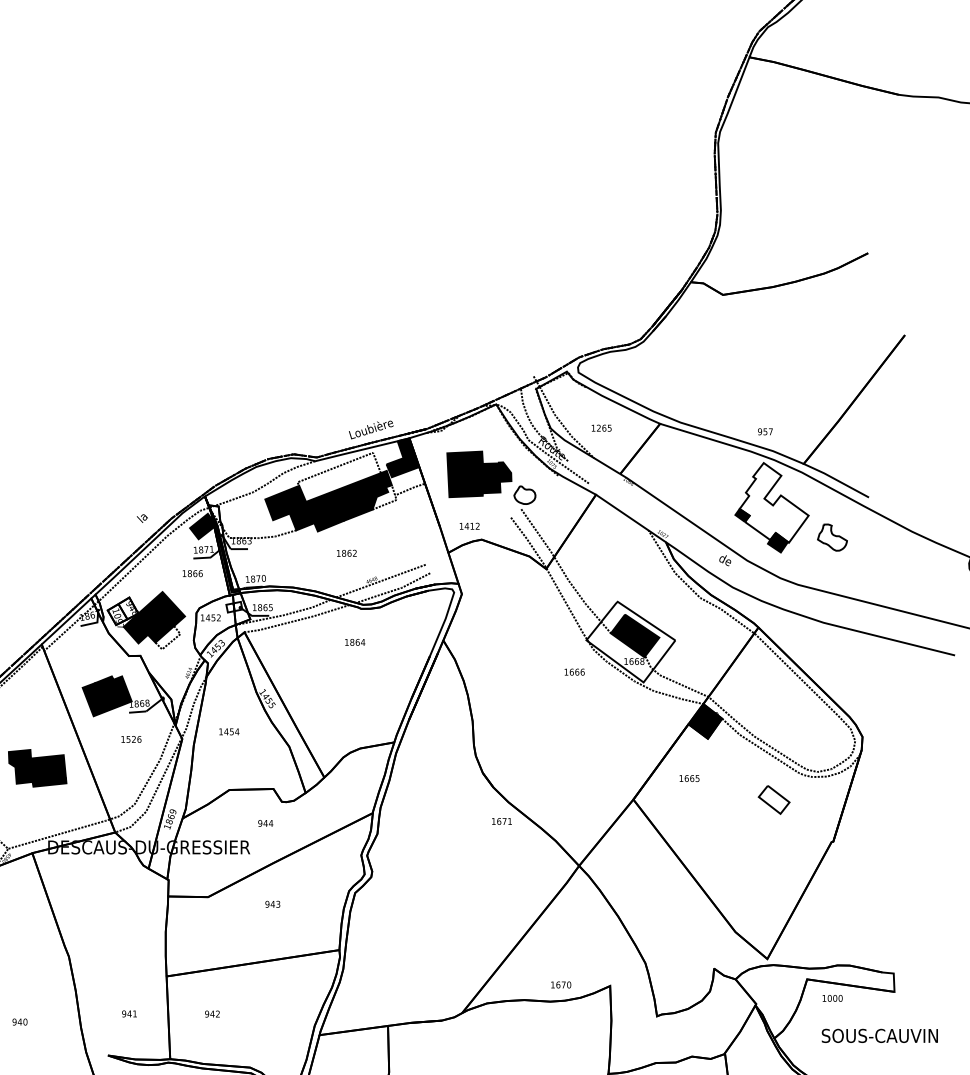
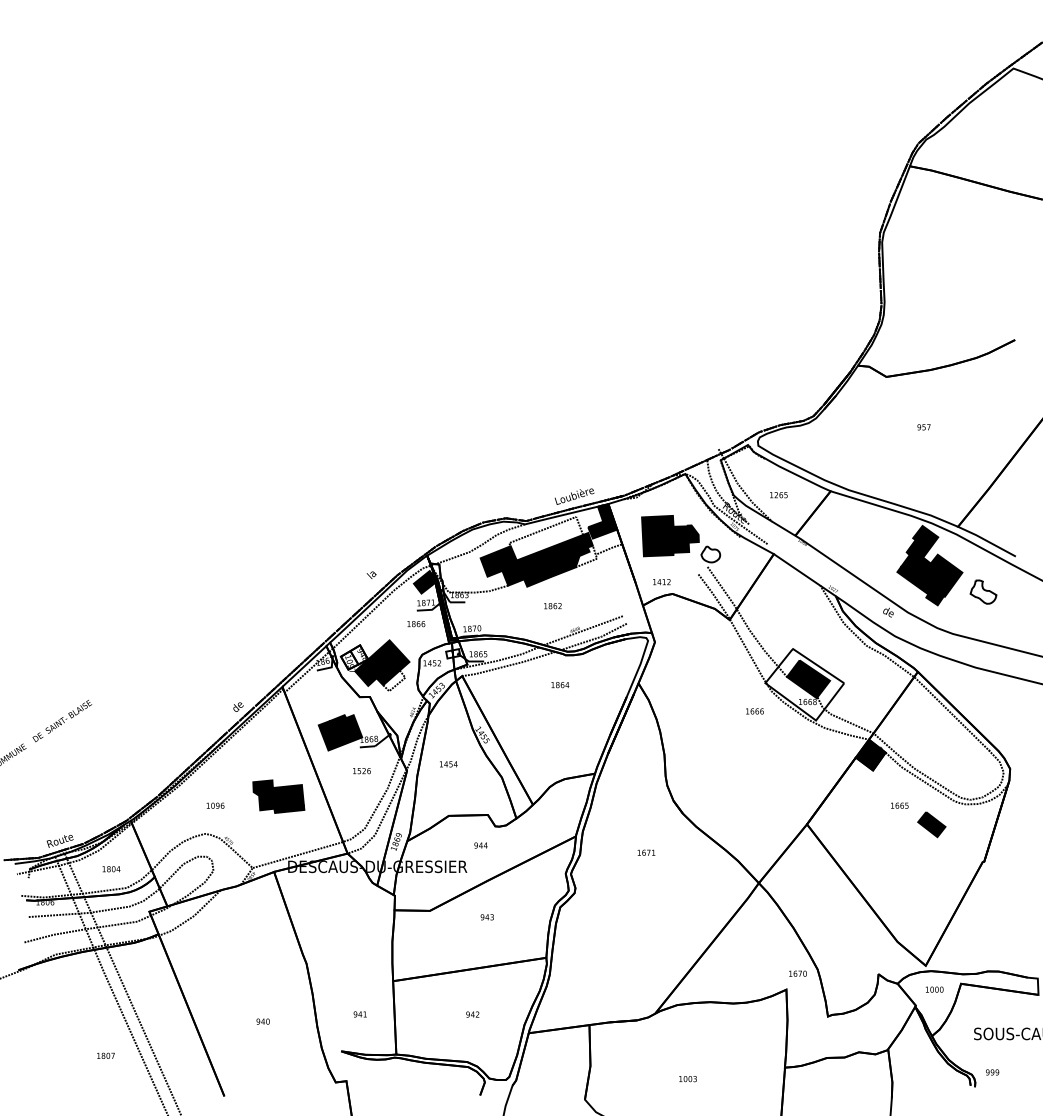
text: (764, 432) -> (923, 427), moved
fill: (773, 503) -> (931, 561), added
text: (689, 778) -> (899, 805), moved
fill: (773, 799) -> (931, 824), added
text: (501, 821) -> (646, 852), moved
text: (560, 984) -> (797, 973), moved
text: (832, 998) -> (934, 989), moved
text: (212, 1014) -> (472, 1014), moved

